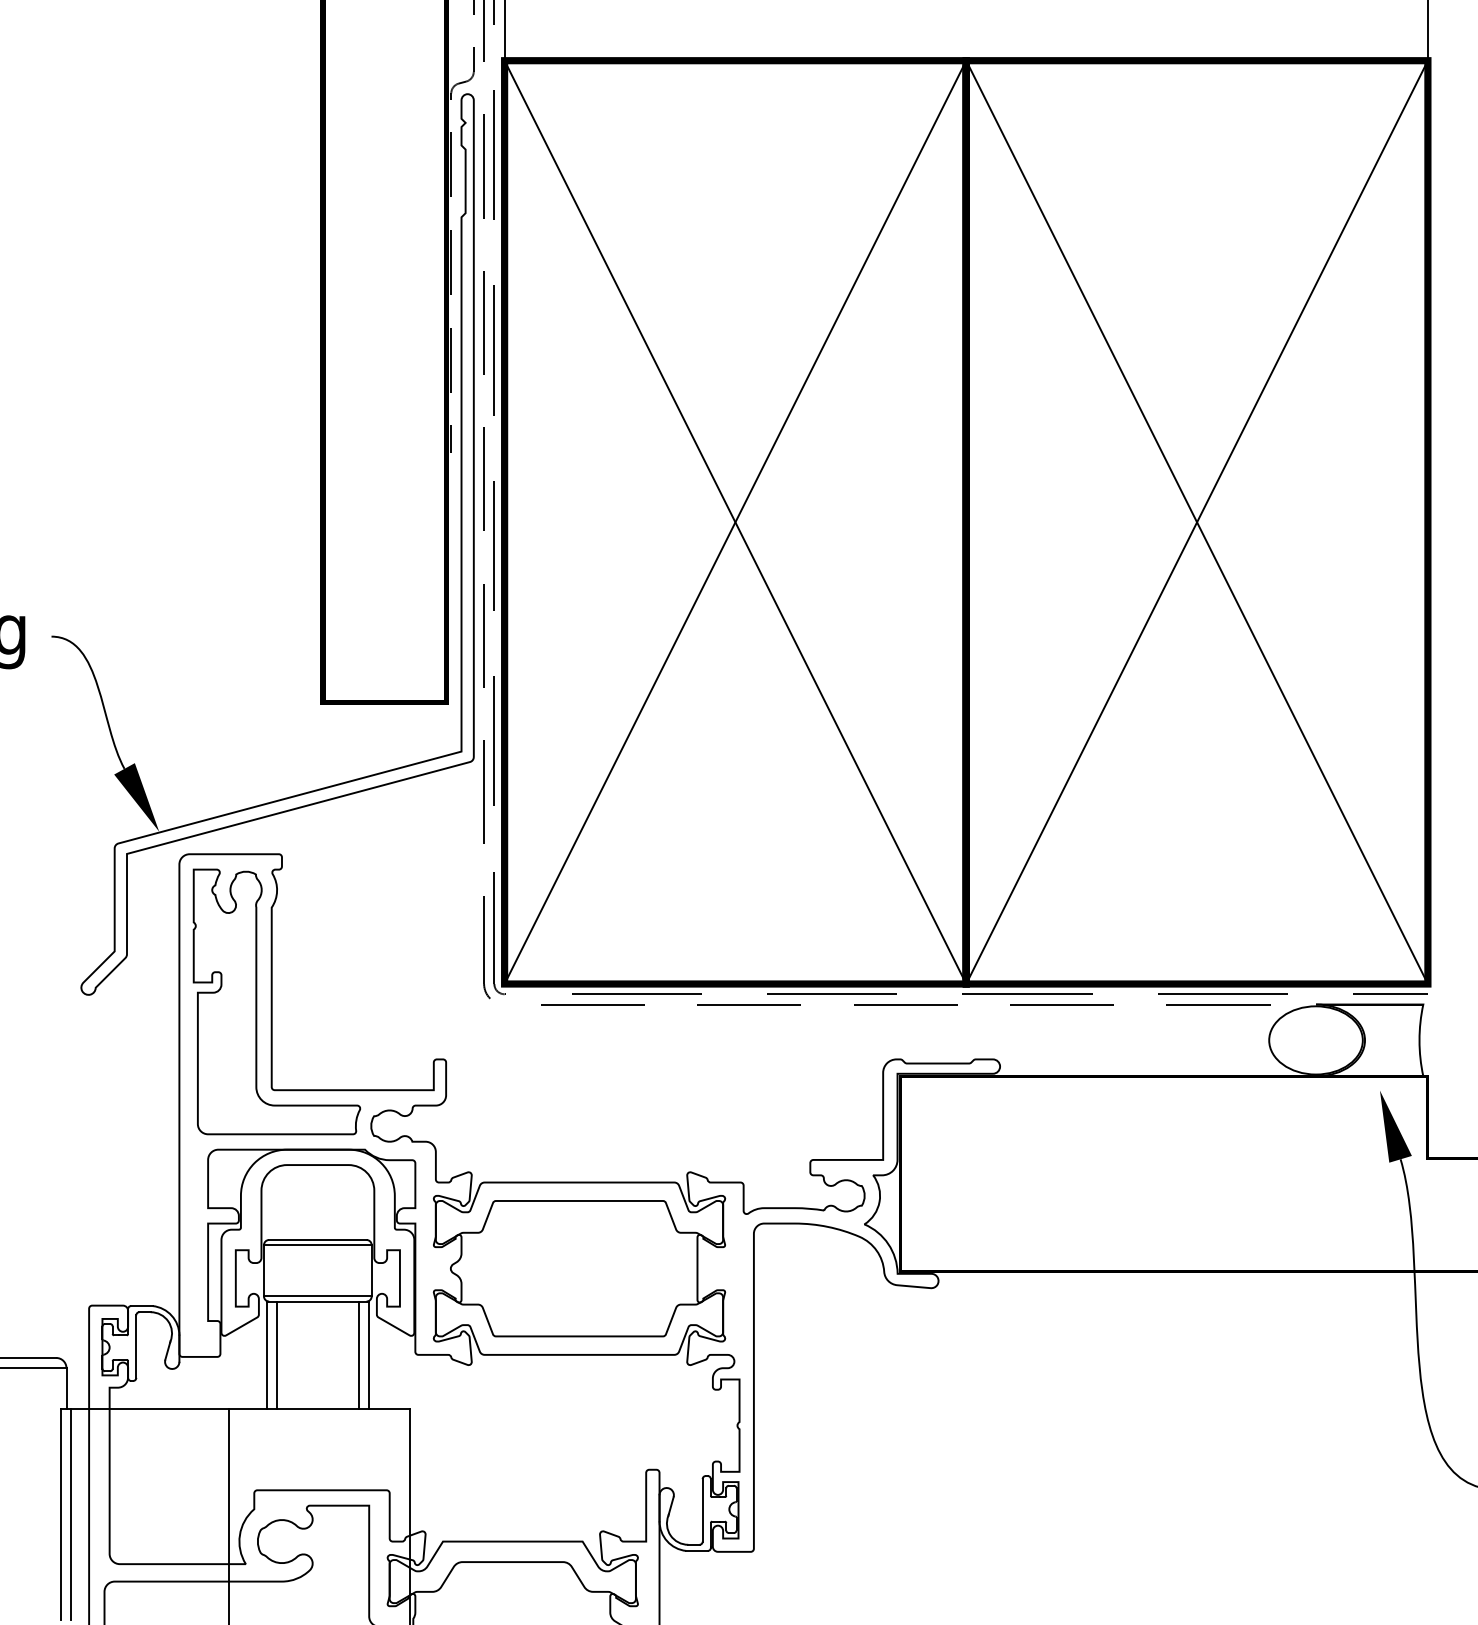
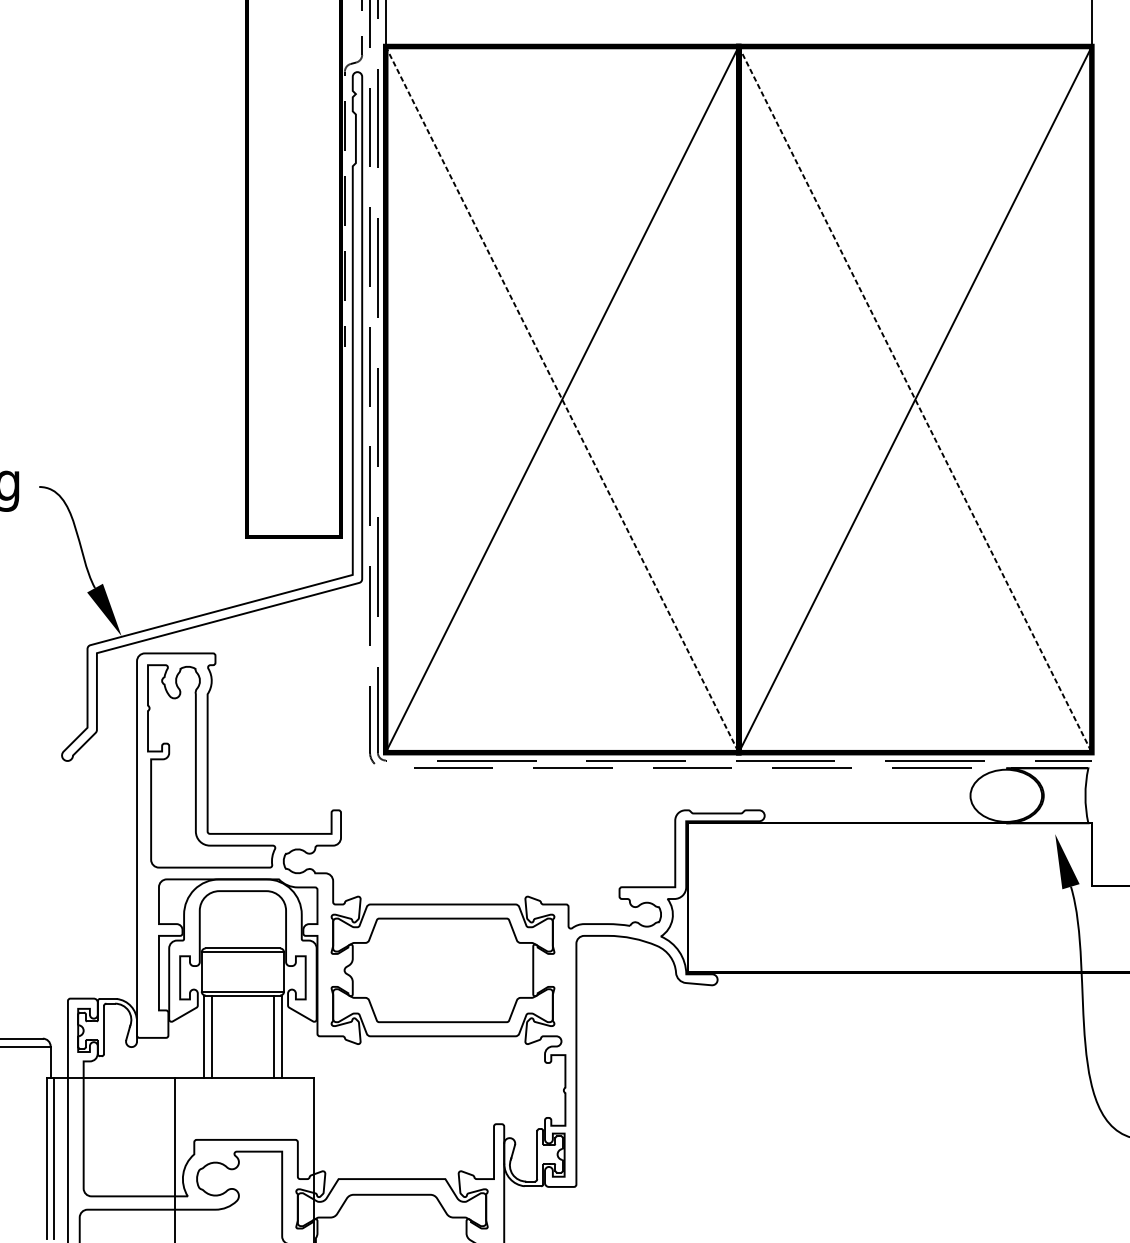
line: (735, 522) -> (562, 399), solid -> dashed
line: (1197, 522) -> (915, 399), solid -> dashed

